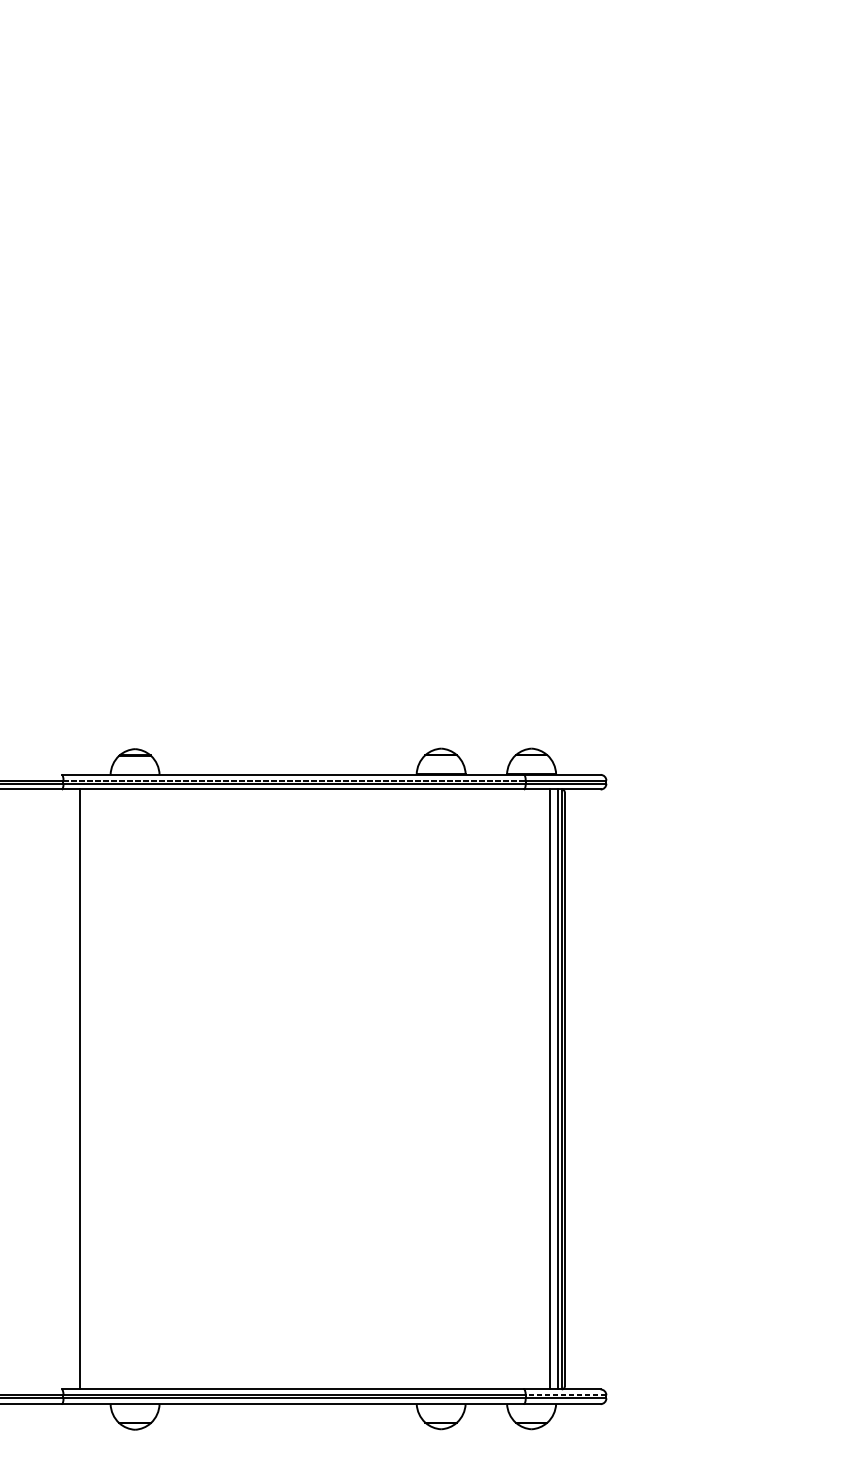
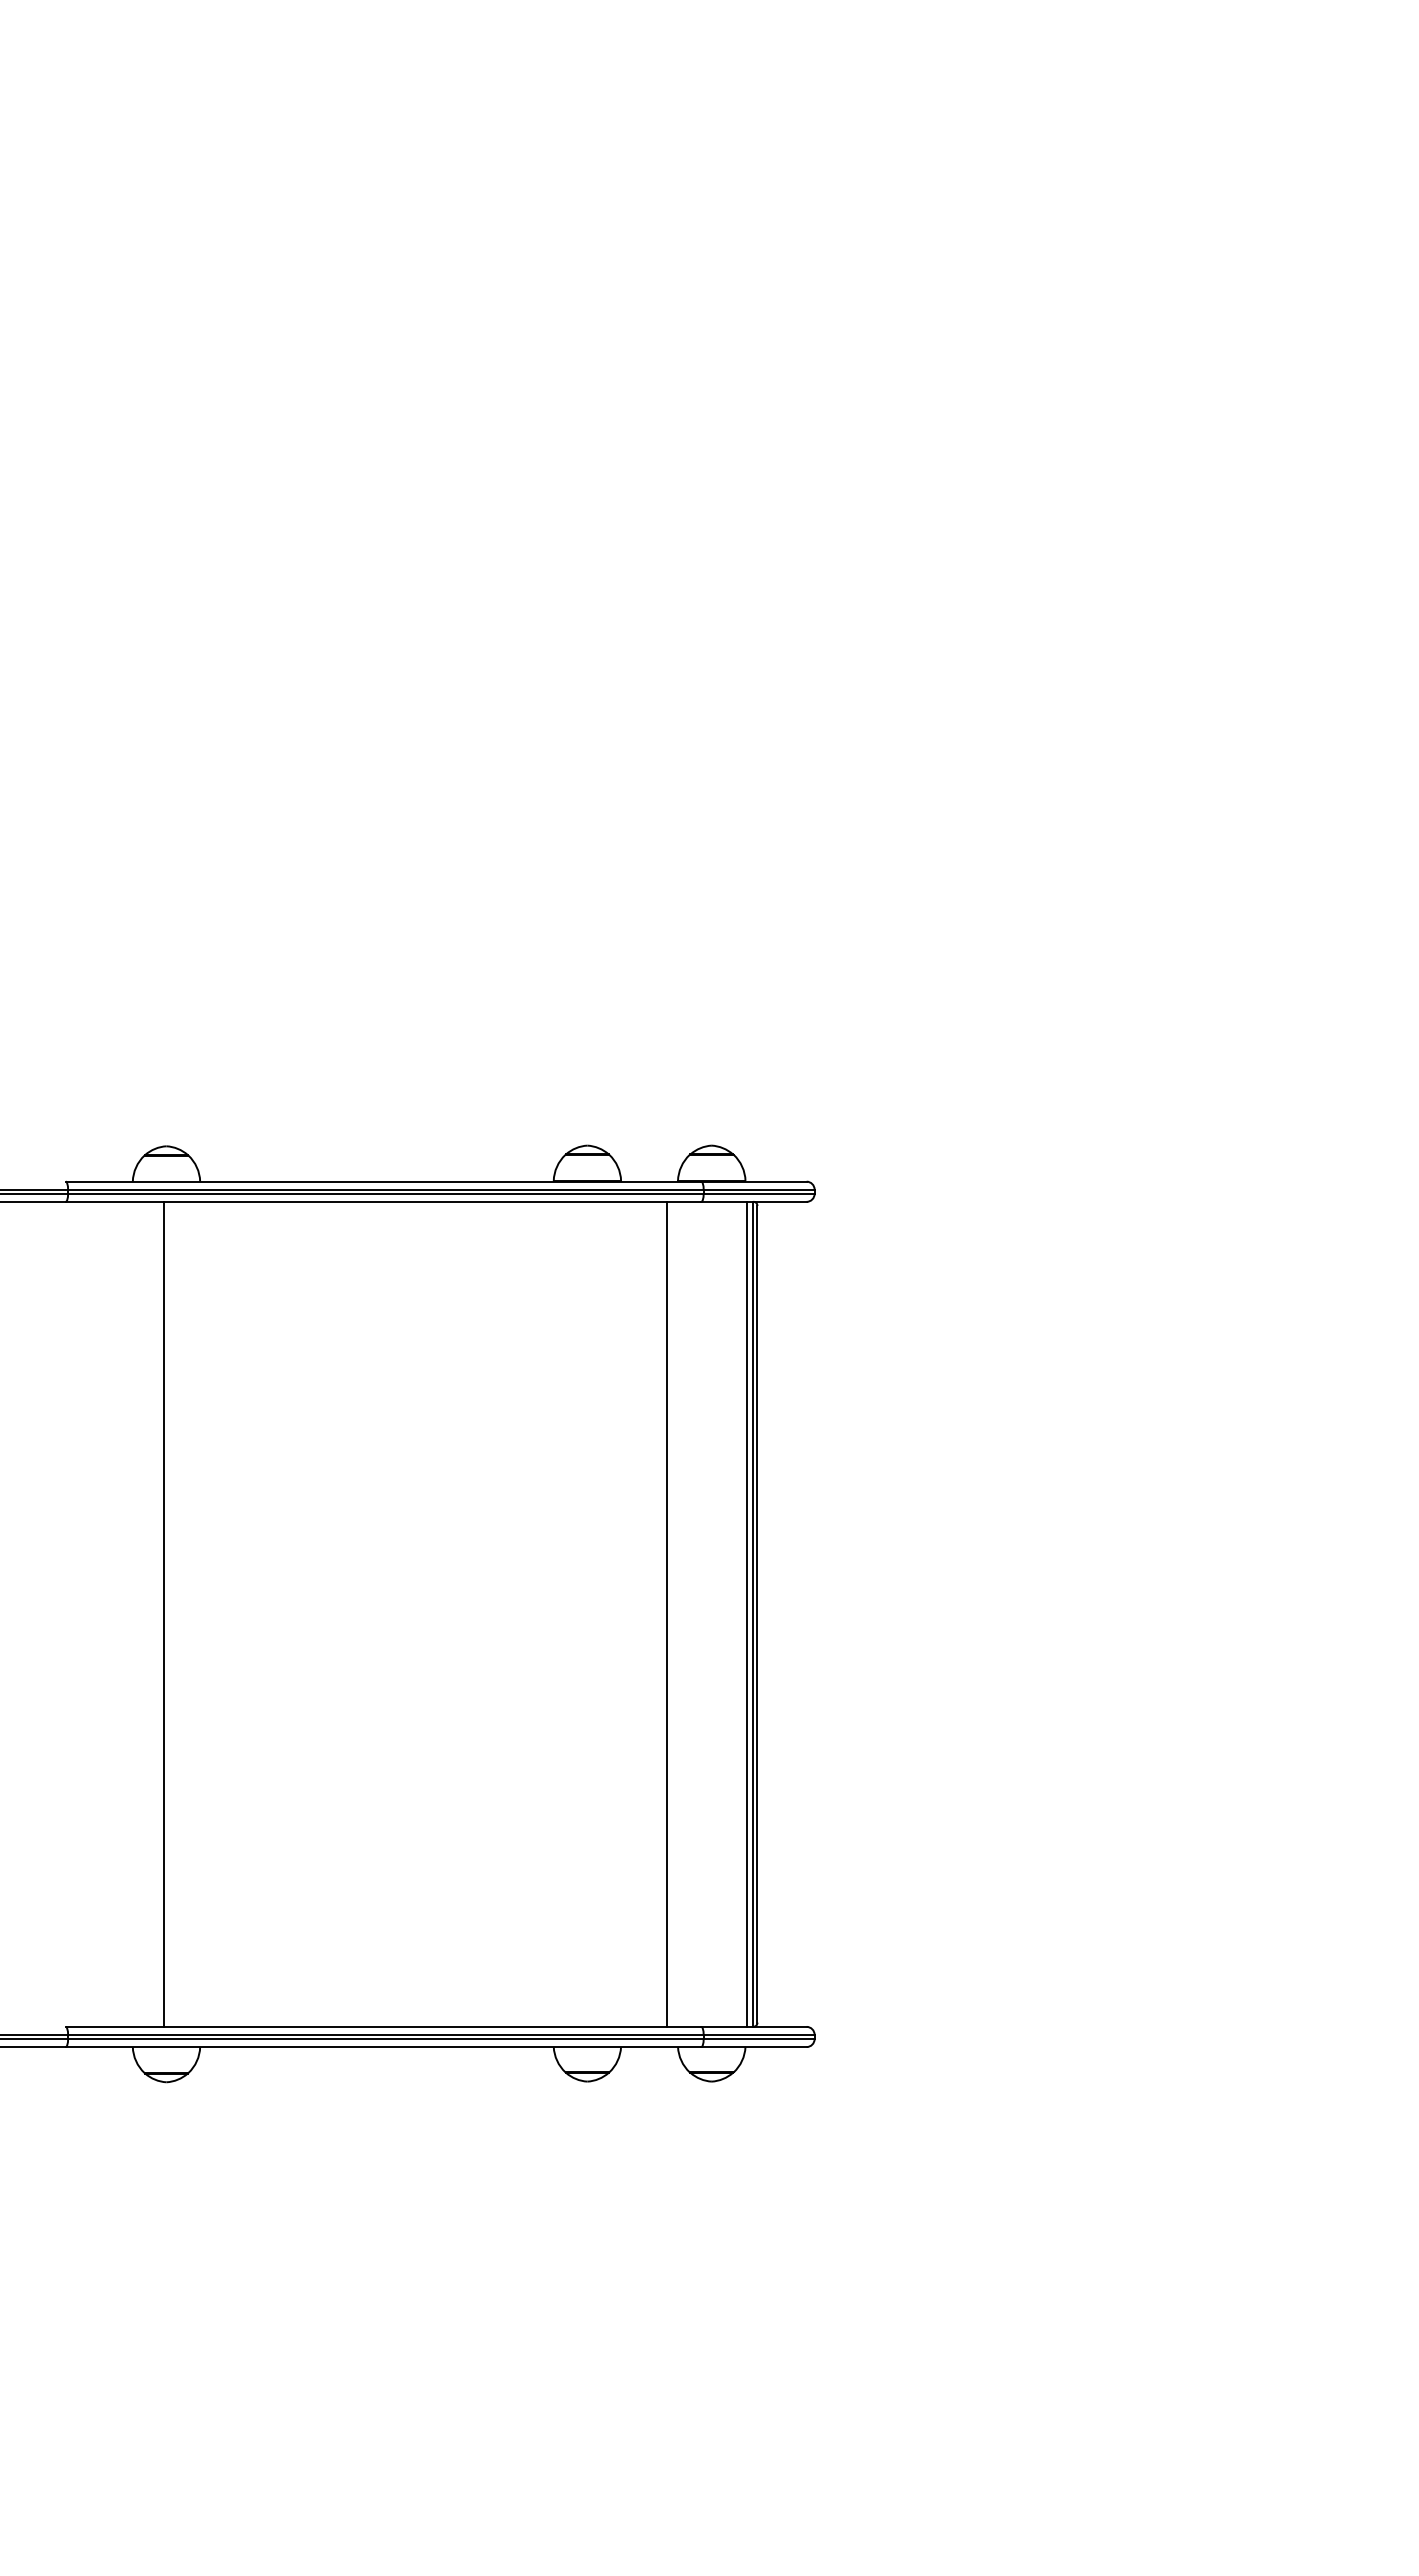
line: (294, 780) -> (385, 1189), dashed -> solid
line: (79, 1088) -> (164, 1613), moved
line: (549, 1088) -> (667, 1613), moved
line: (565, 1395) -> (758, 2034), dashed -> solid

